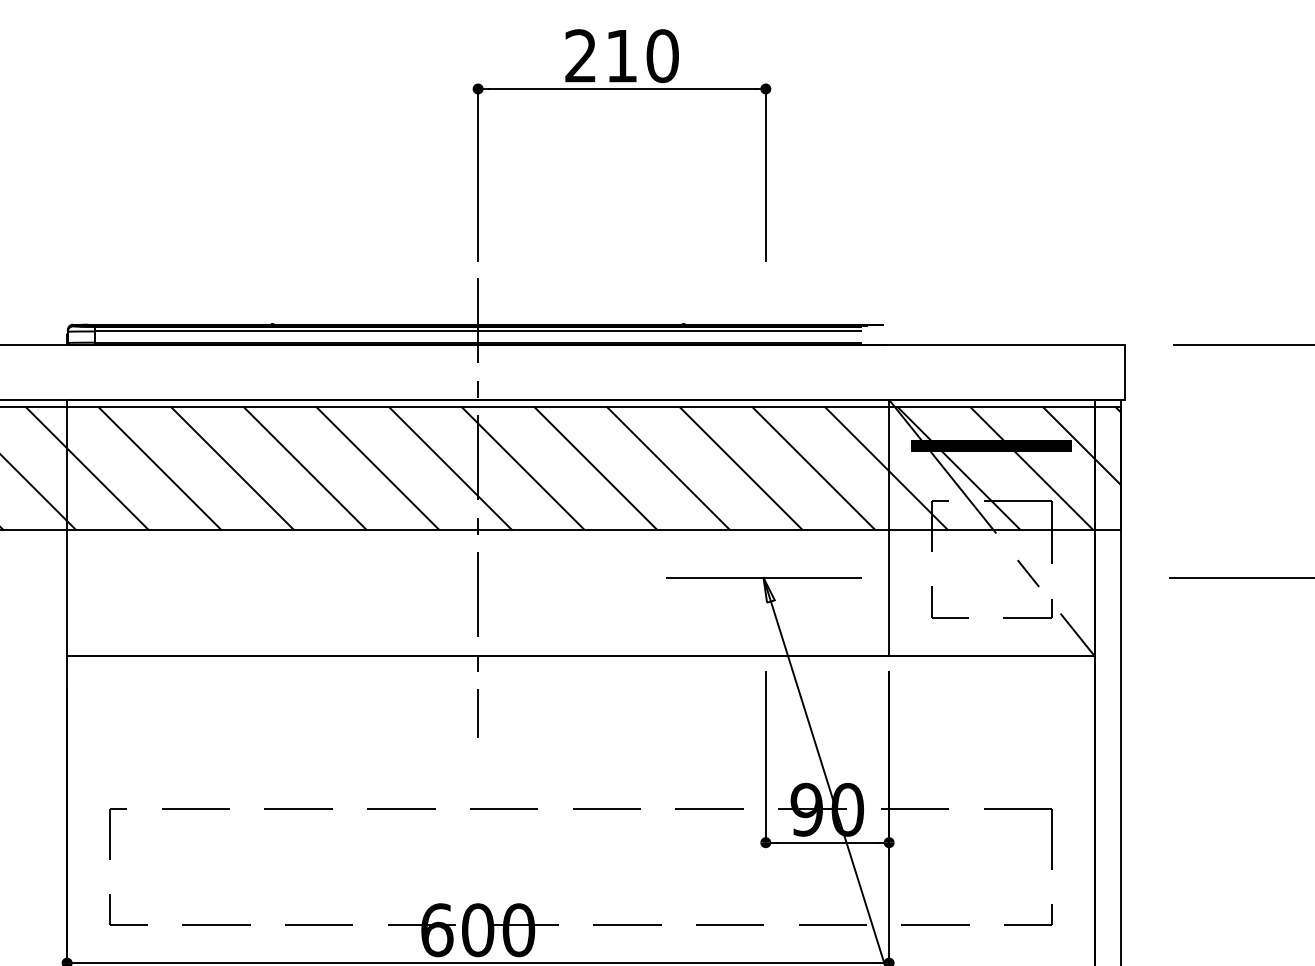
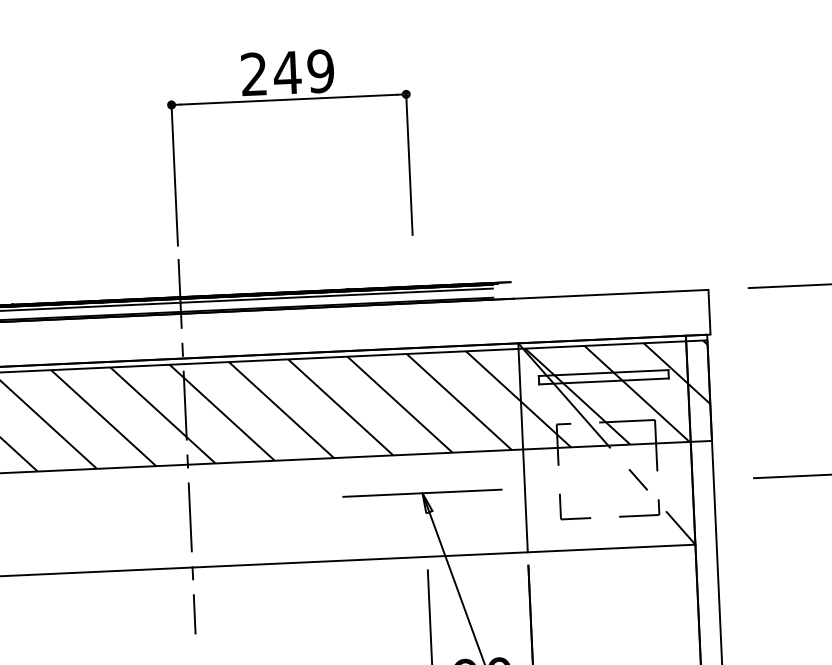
text: (641, 56) -> (303, 72), 210 -> 249
hatch: (991, 445) -> (603, 376), removed

